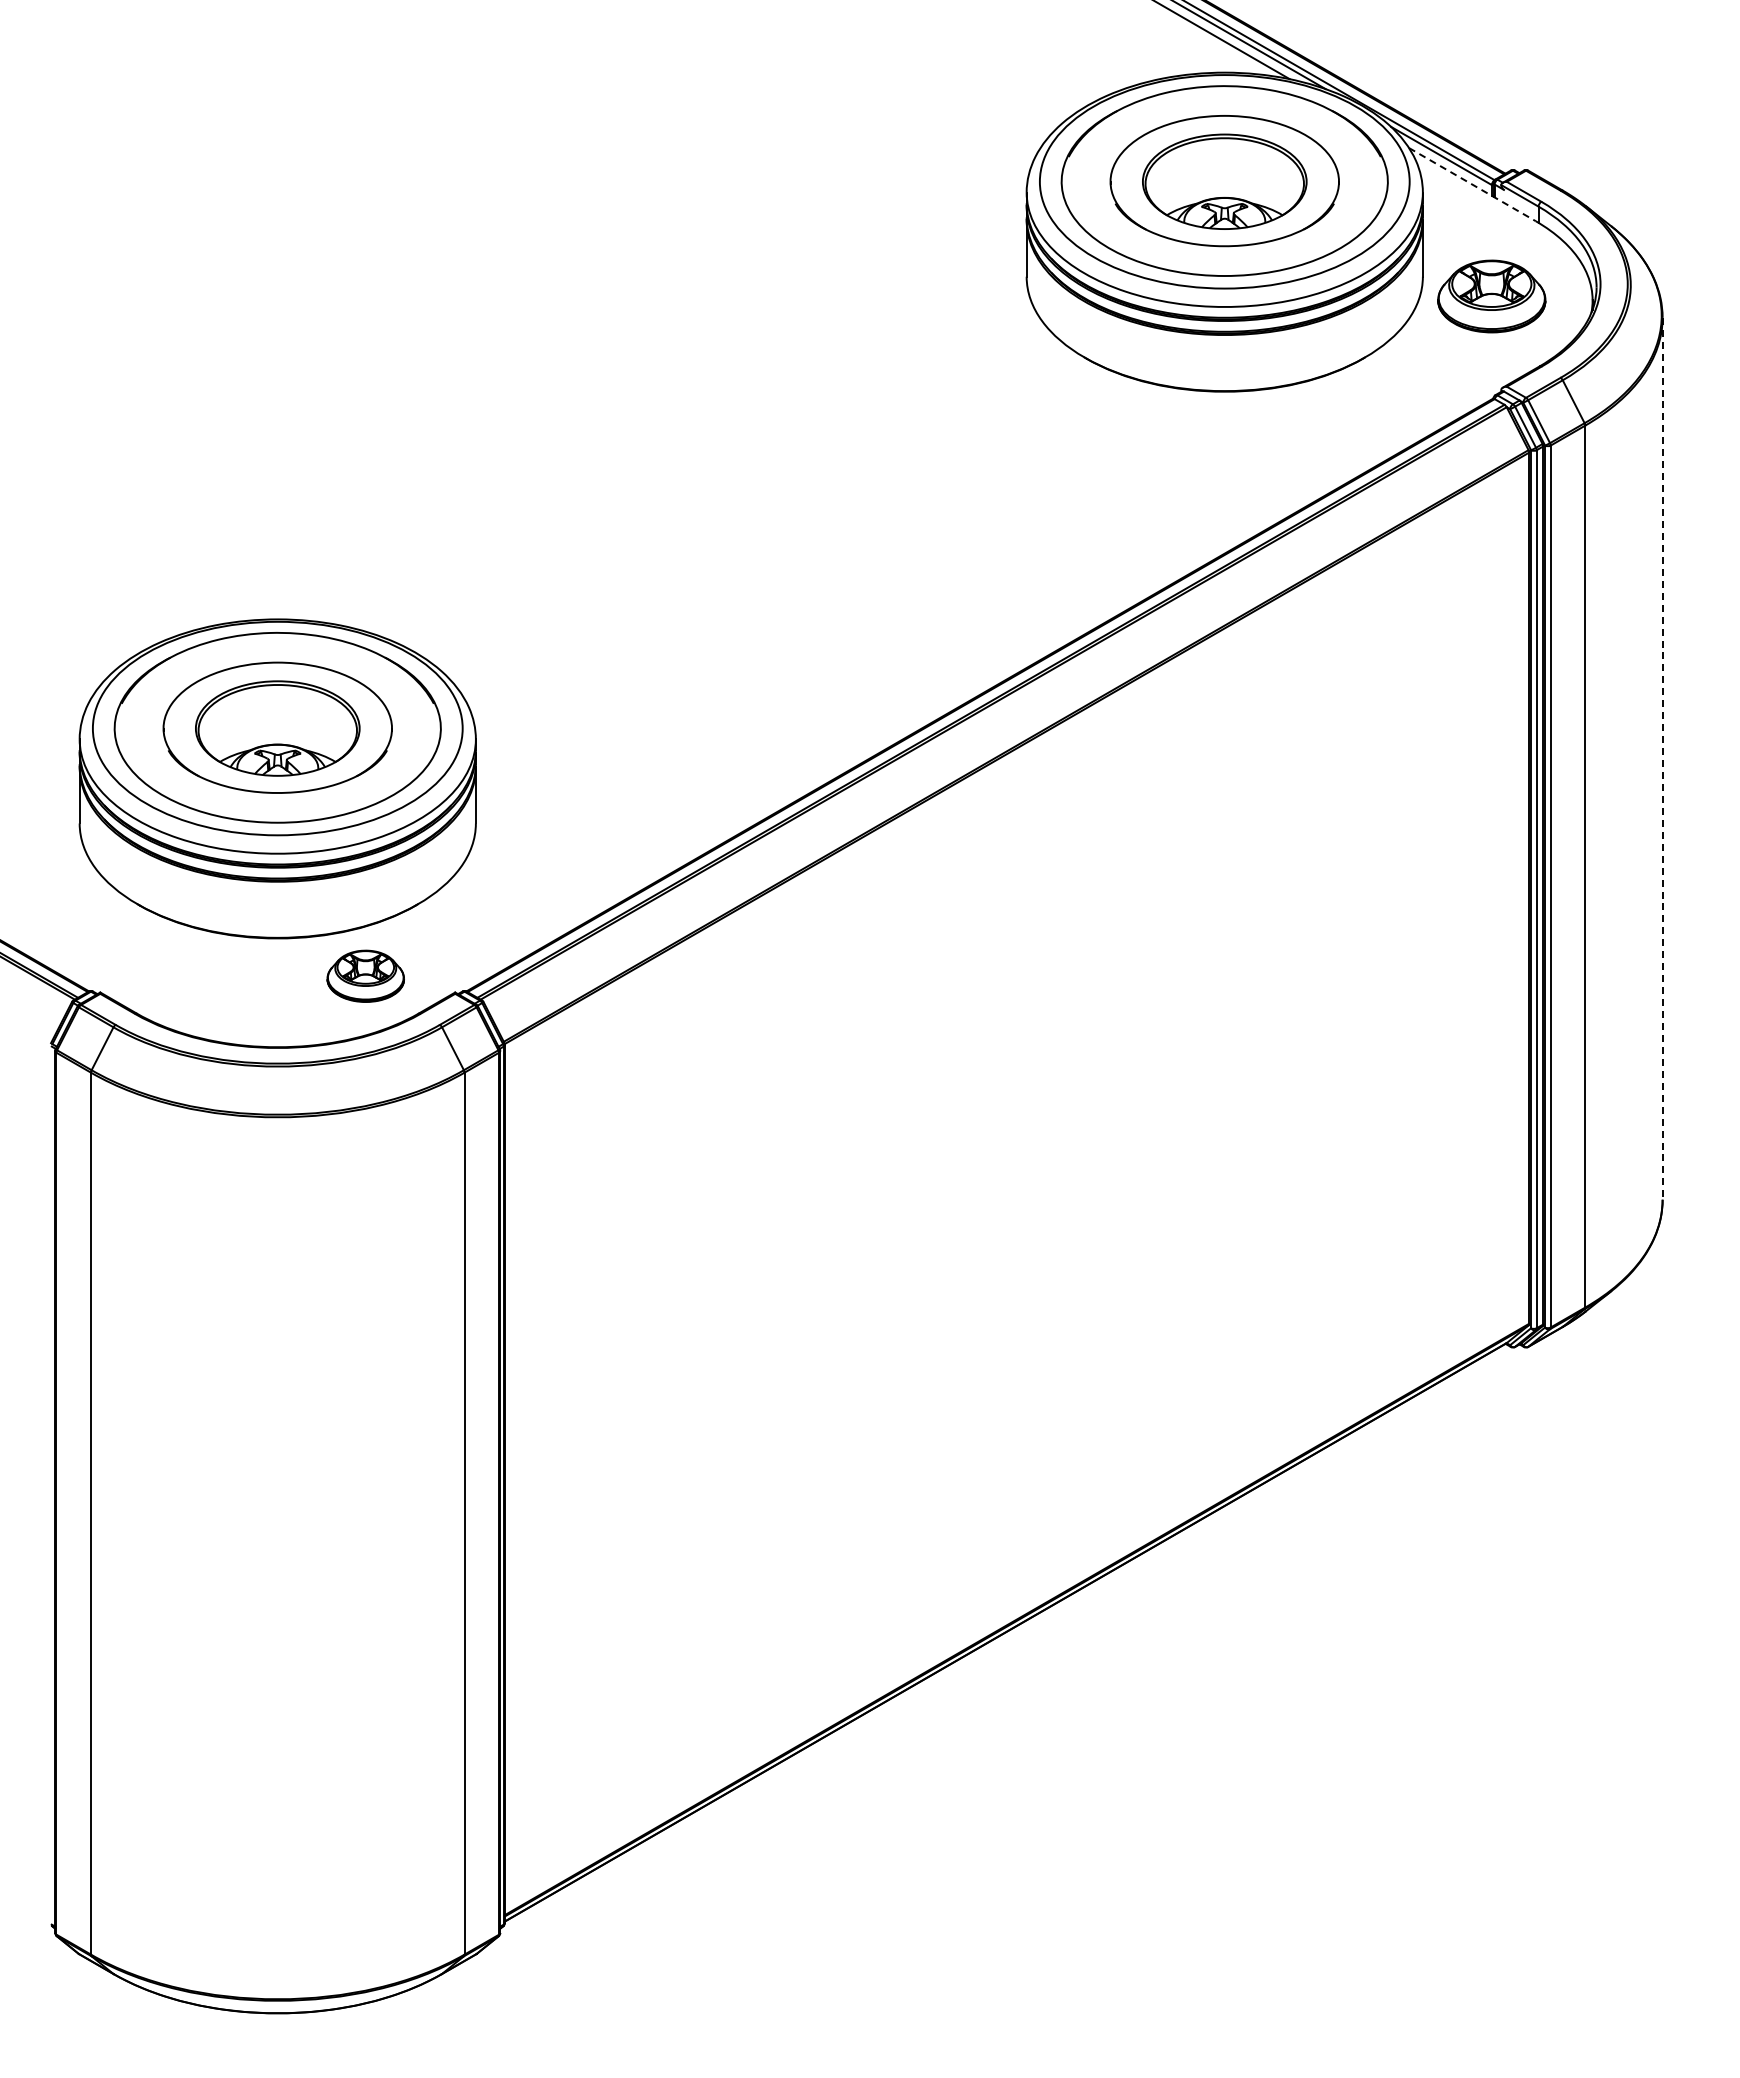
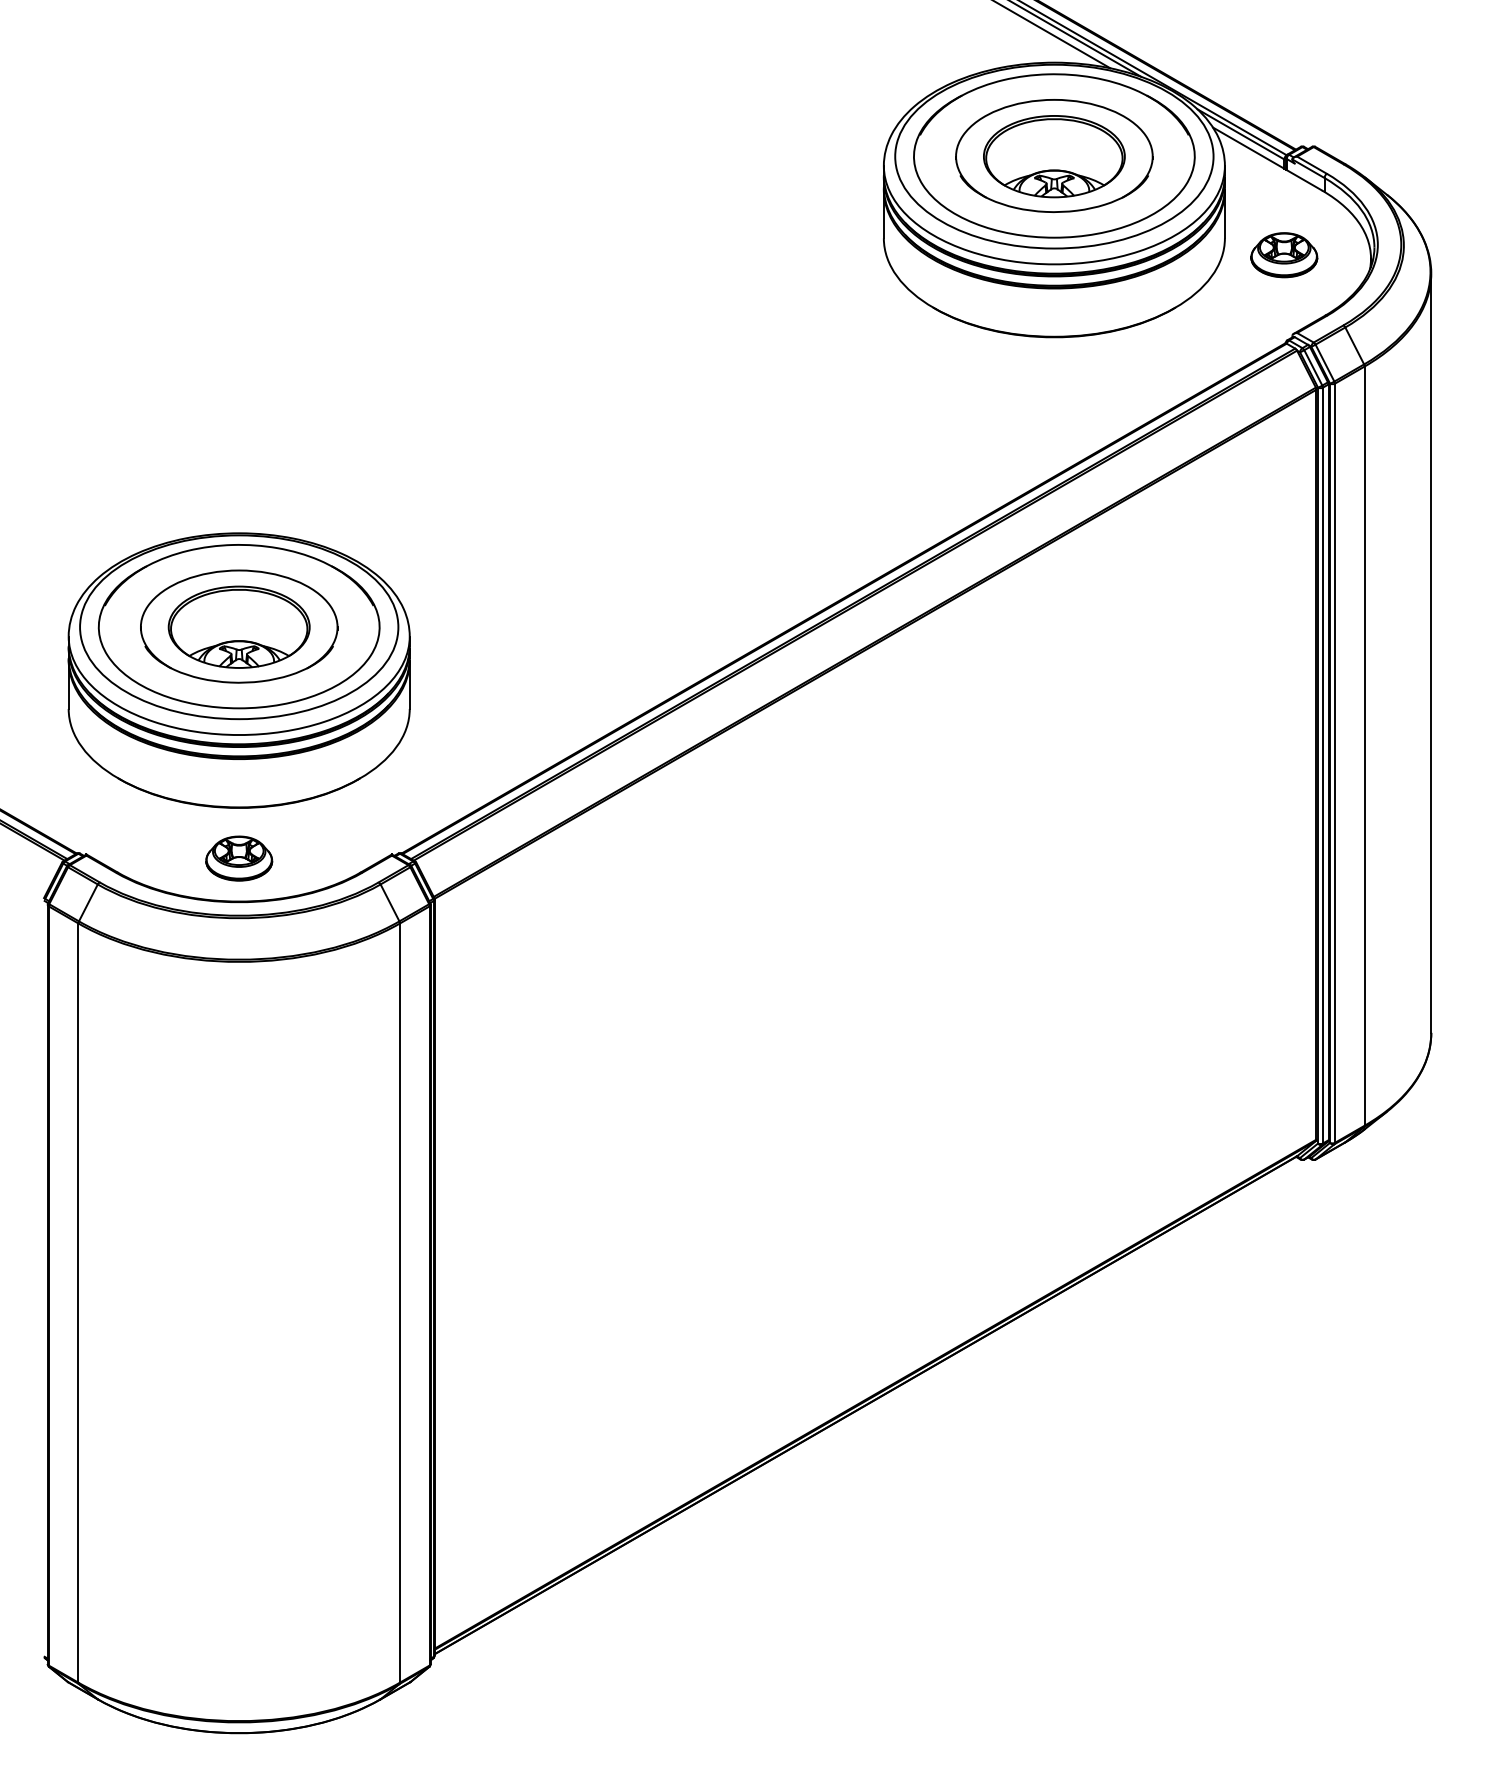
line: (1472, 184) -> (1267, 158), dashed -> solid
part: (1491, 295) -> (1283, 254), size x0.71
line: (1662, 758) -> (1431, 653), dashed -> solid
part: (365, 975) -> (238, 857), moved

